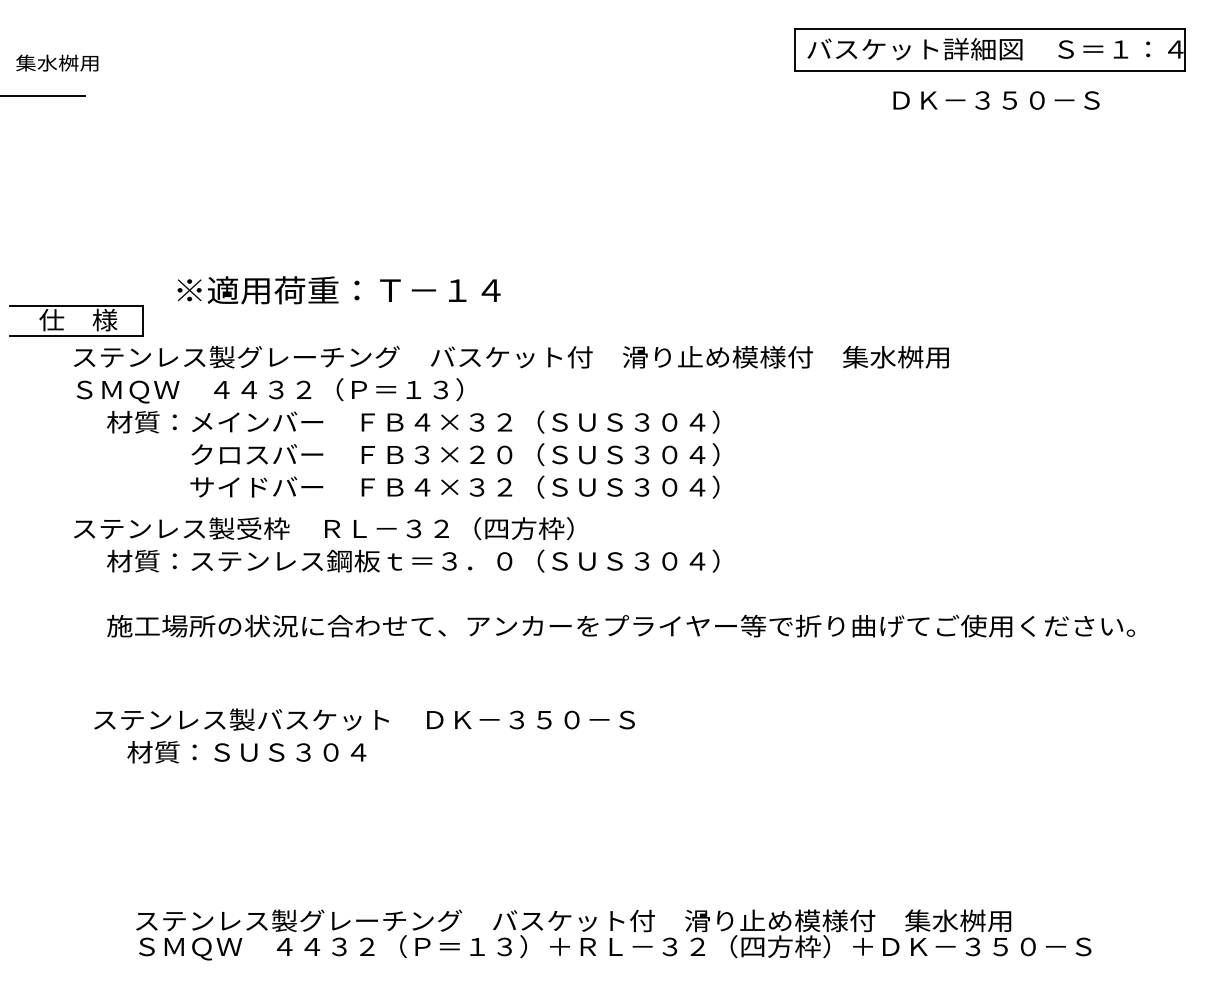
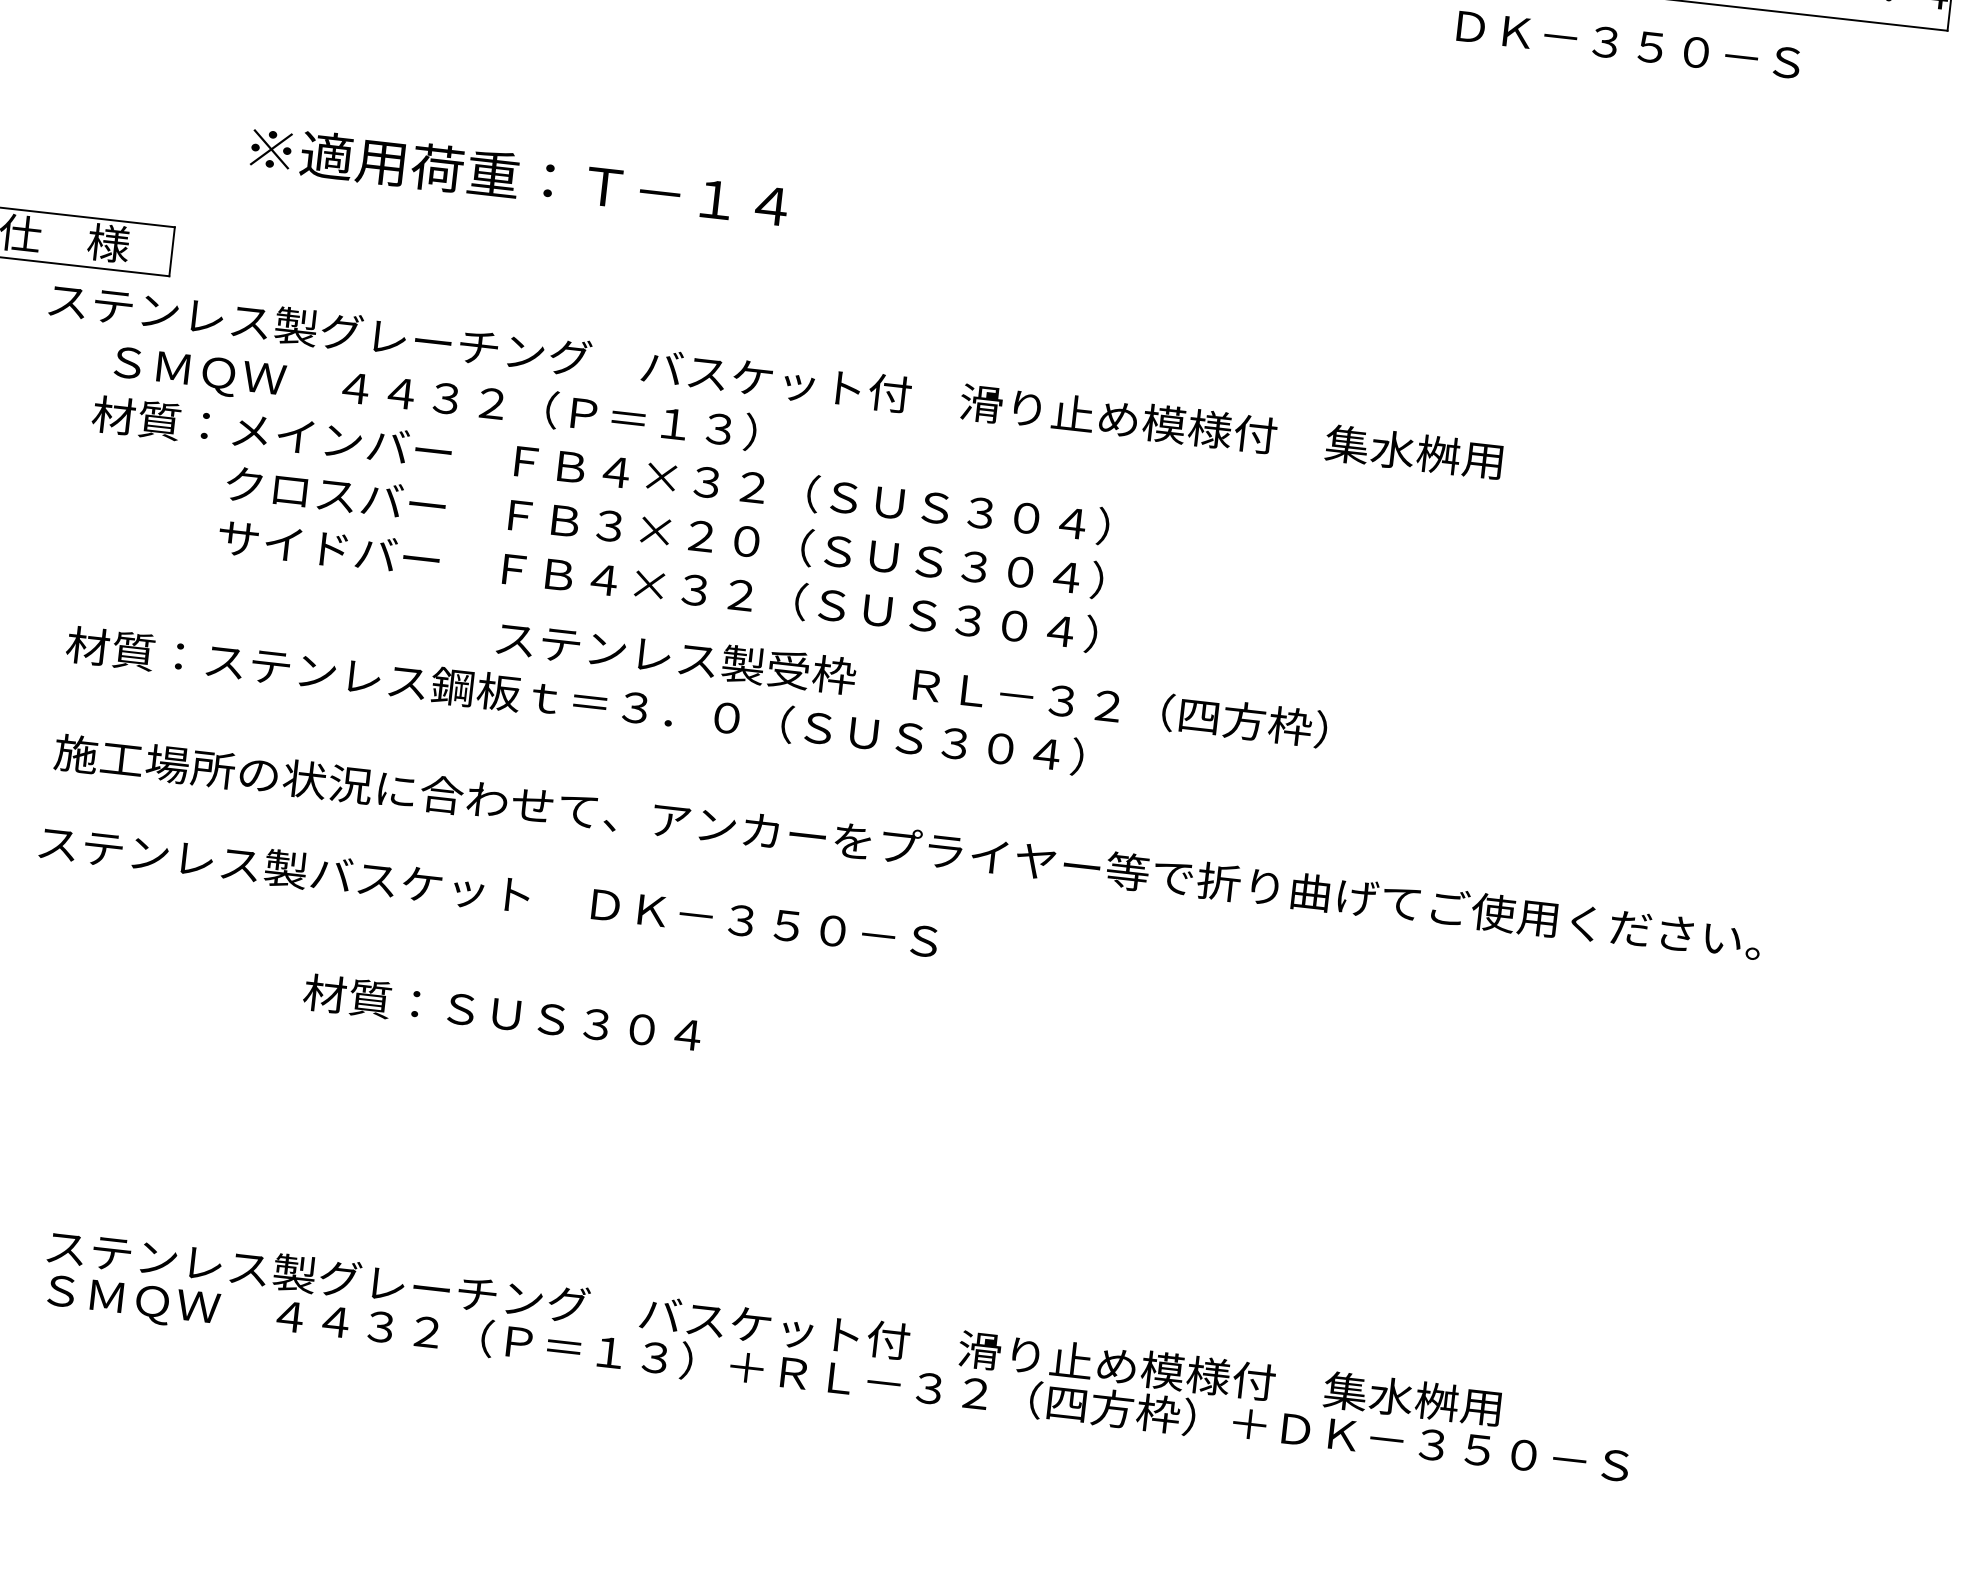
text: (338, 290) -> (518, 177), moved
text: (269, 390) -> (434, 398), moved
text: (323, 528) -> (911, 683), moved
text: (364, 719) -> (488, 891), moved
text: (246, 752) -> (501, 1013), moved

